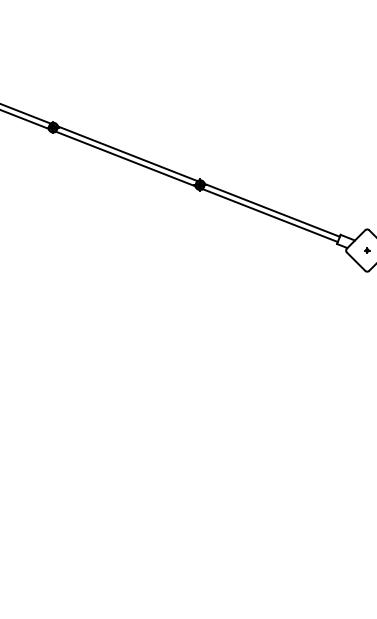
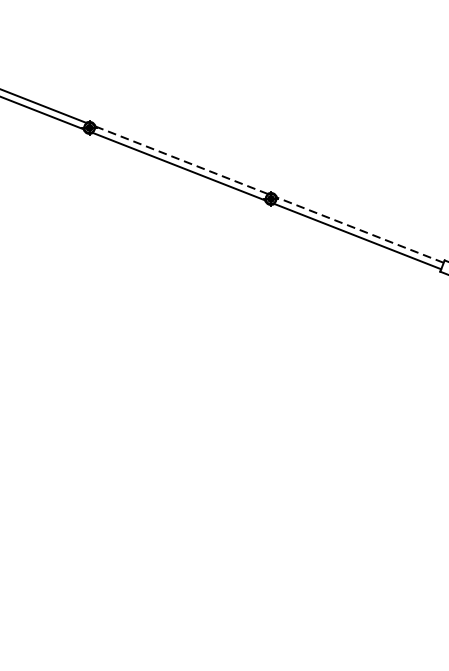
line: (127, 153) -> (181, 159), solid -> dashed
line: (272, 210) -> (360, 230), solid -> dashed

